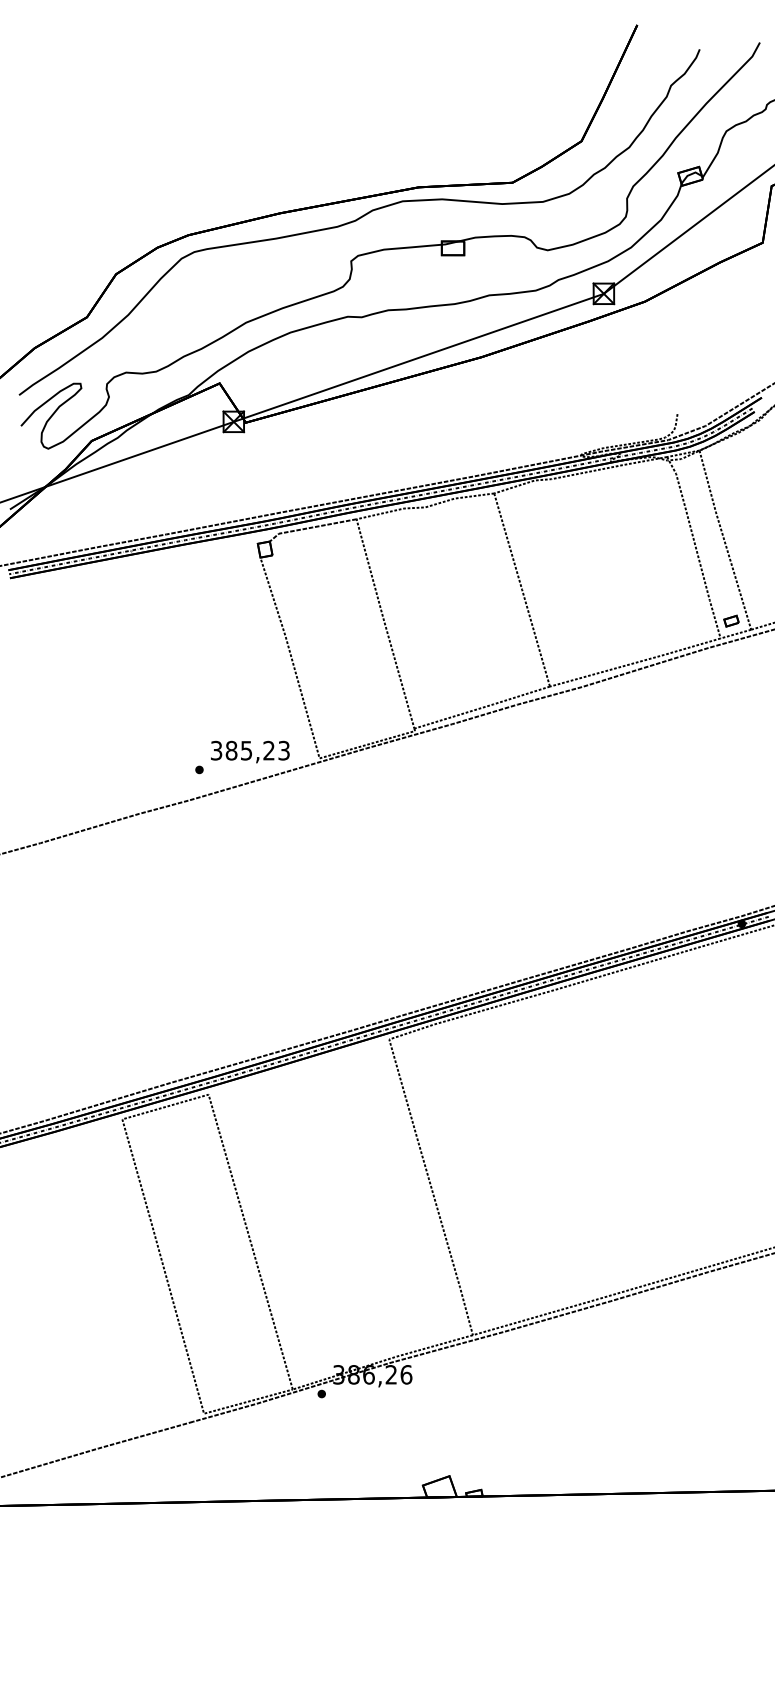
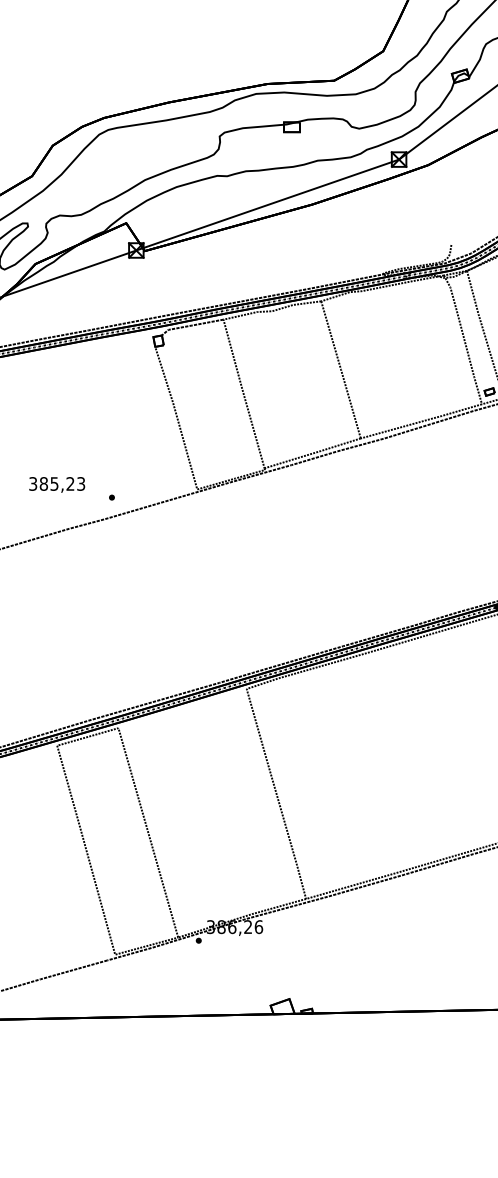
text: (250, 751) -> (57, 484), moved

